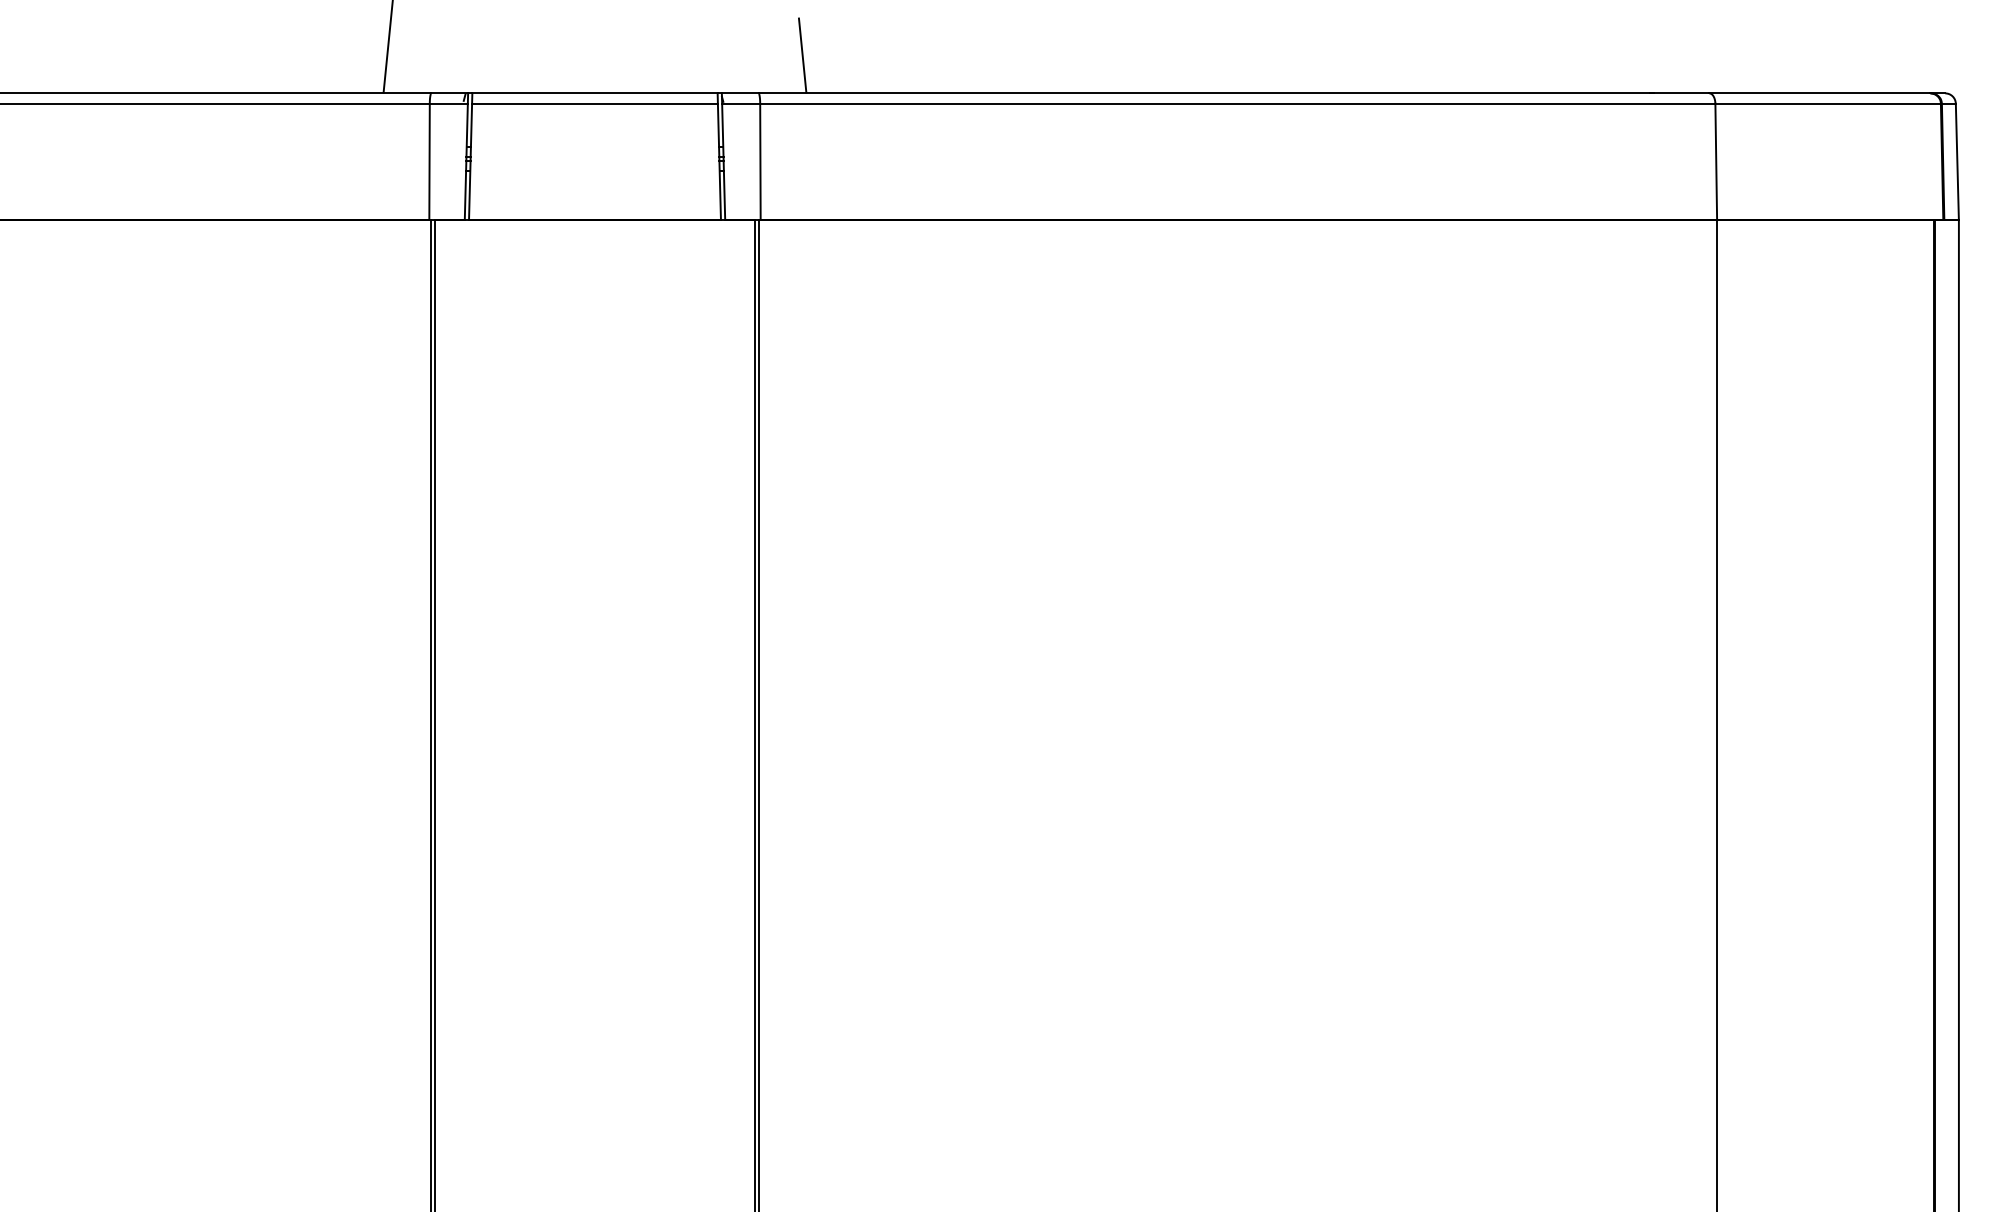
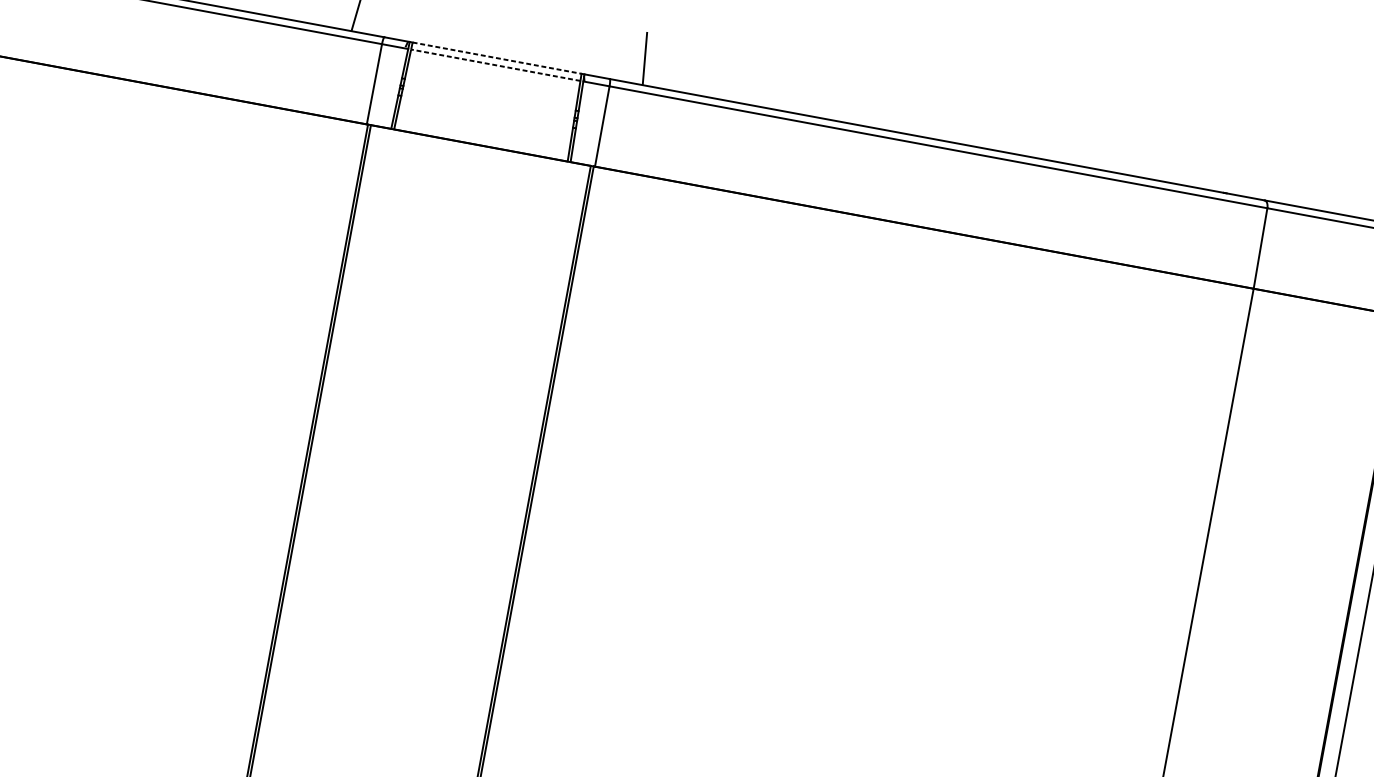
line: (594, 93) -> (496, 58), solid -> dashed
line: (595, 103) -> (496, 65), solid -> dashed

